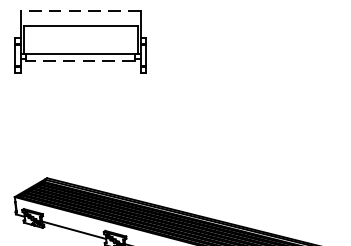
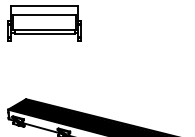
line: (80, 11) -> (44, 6), dashed -> solid
line: (80, 61) -> (44, 34), dashed -> solid

